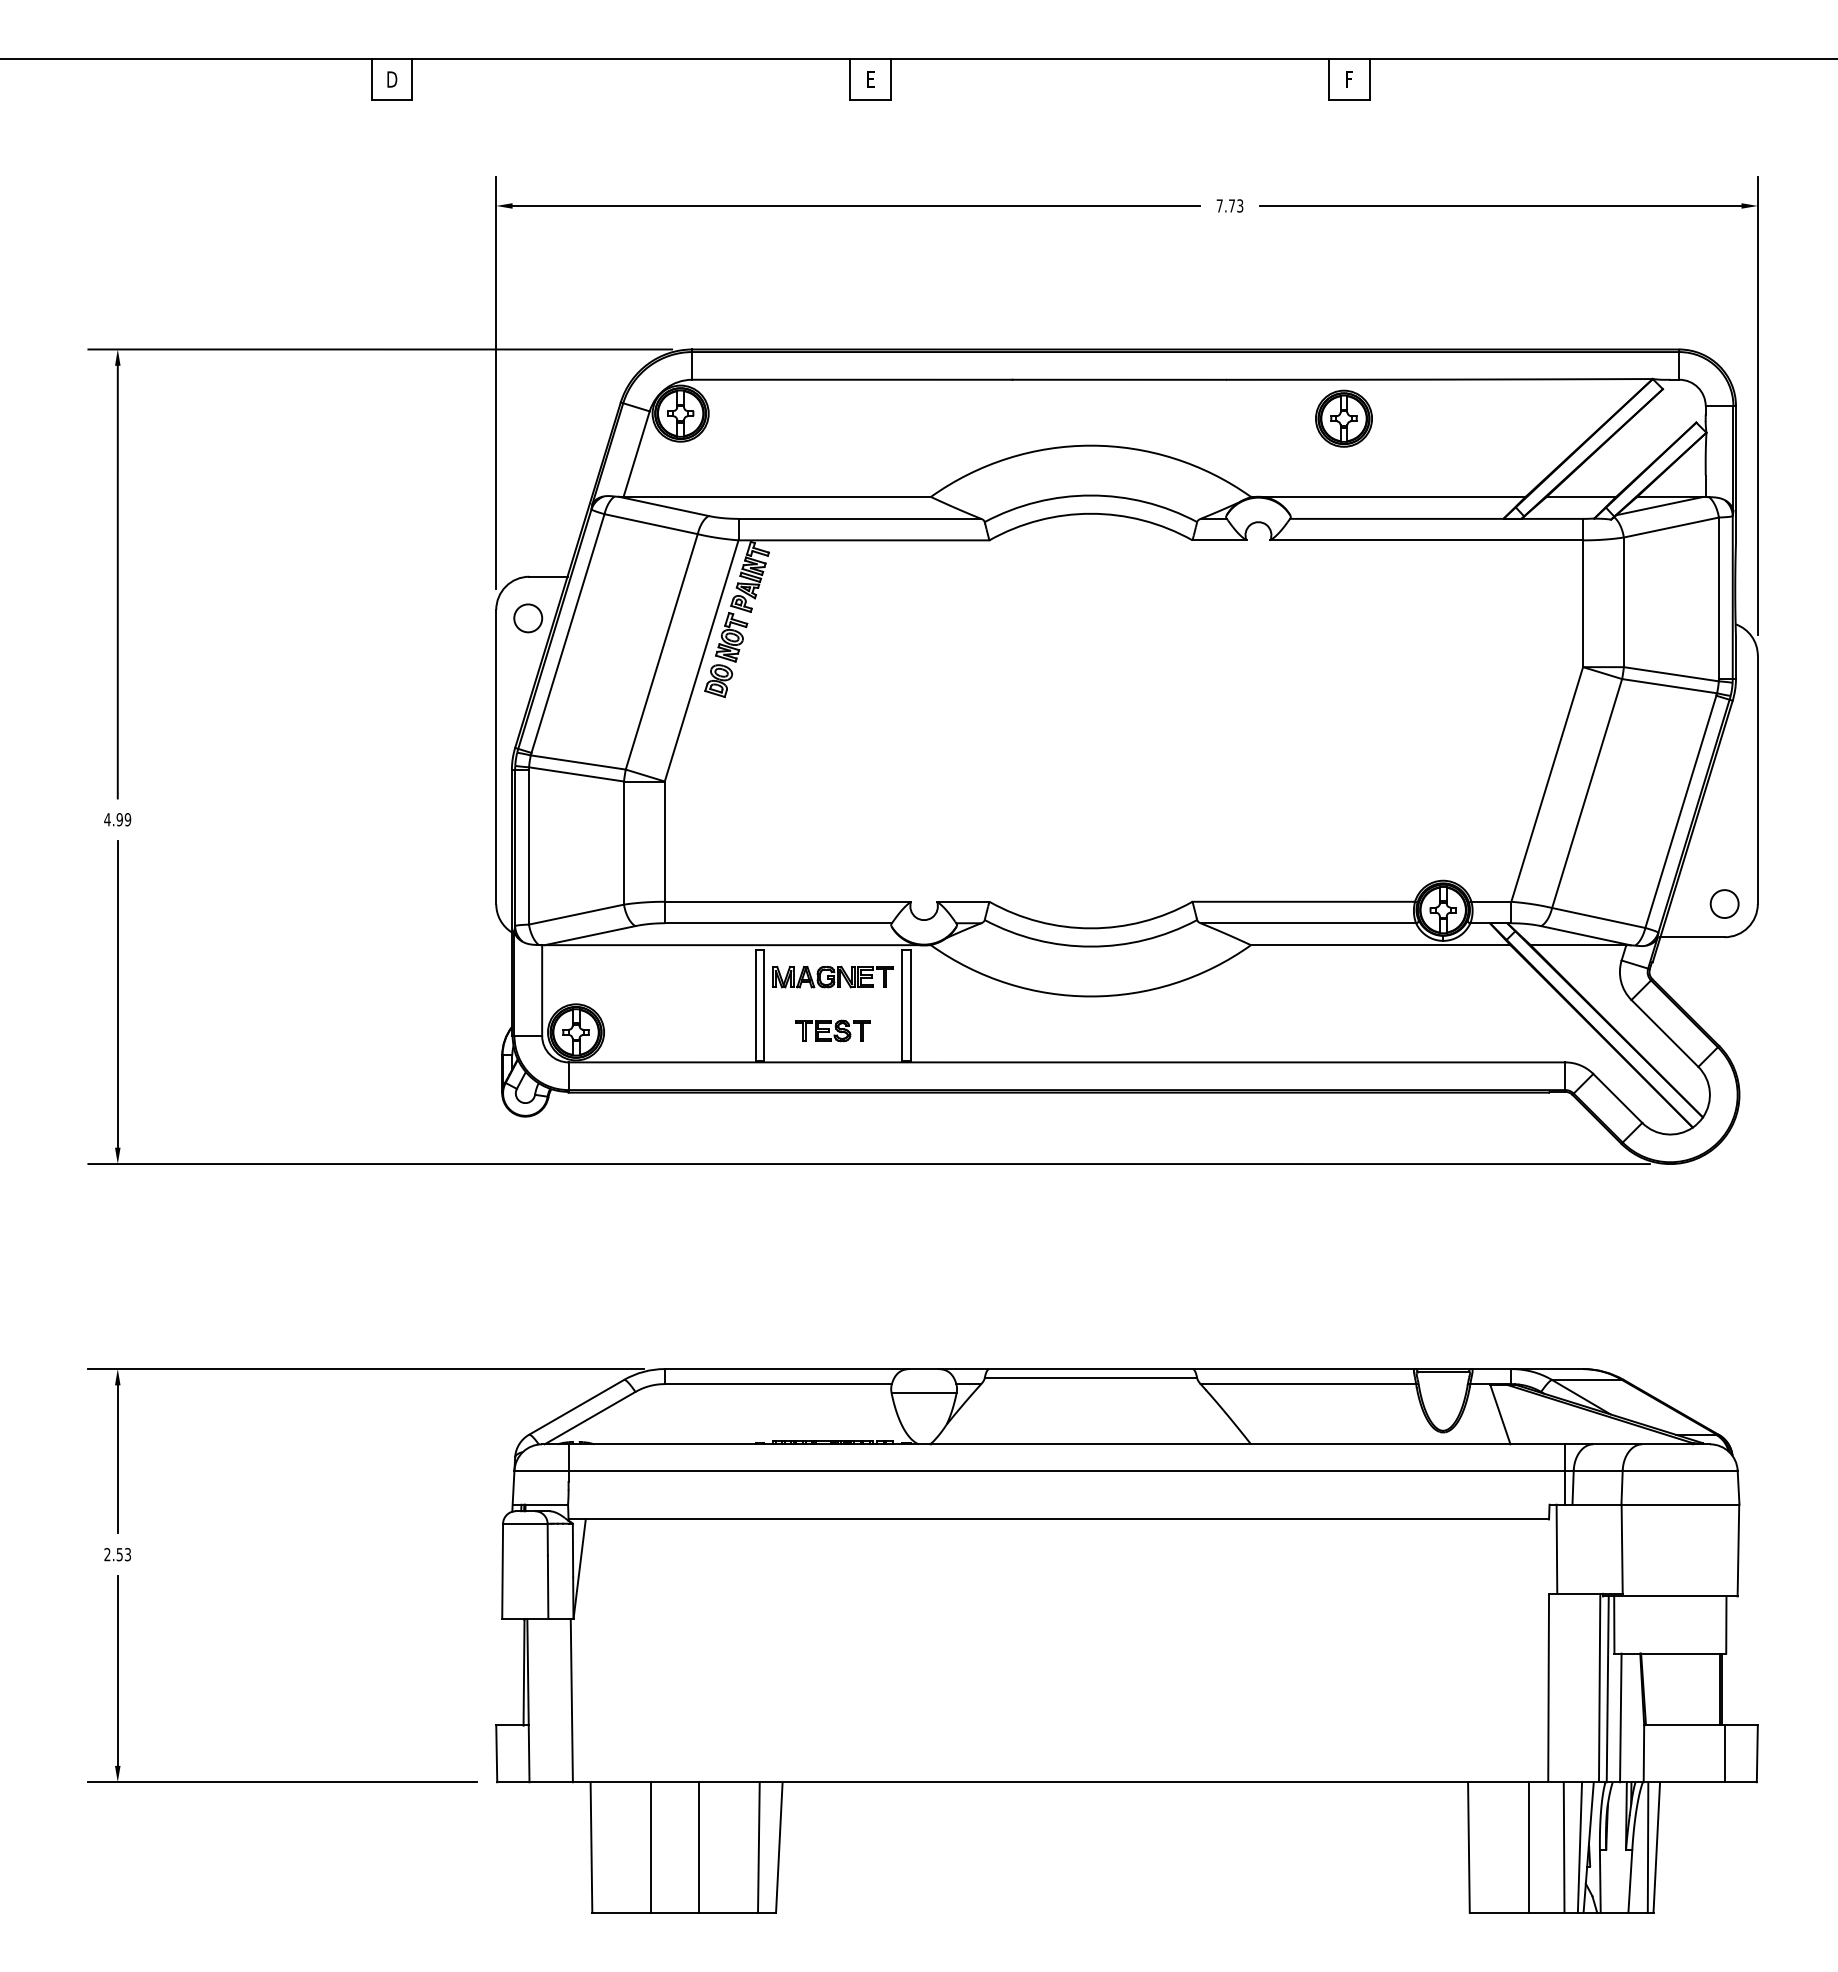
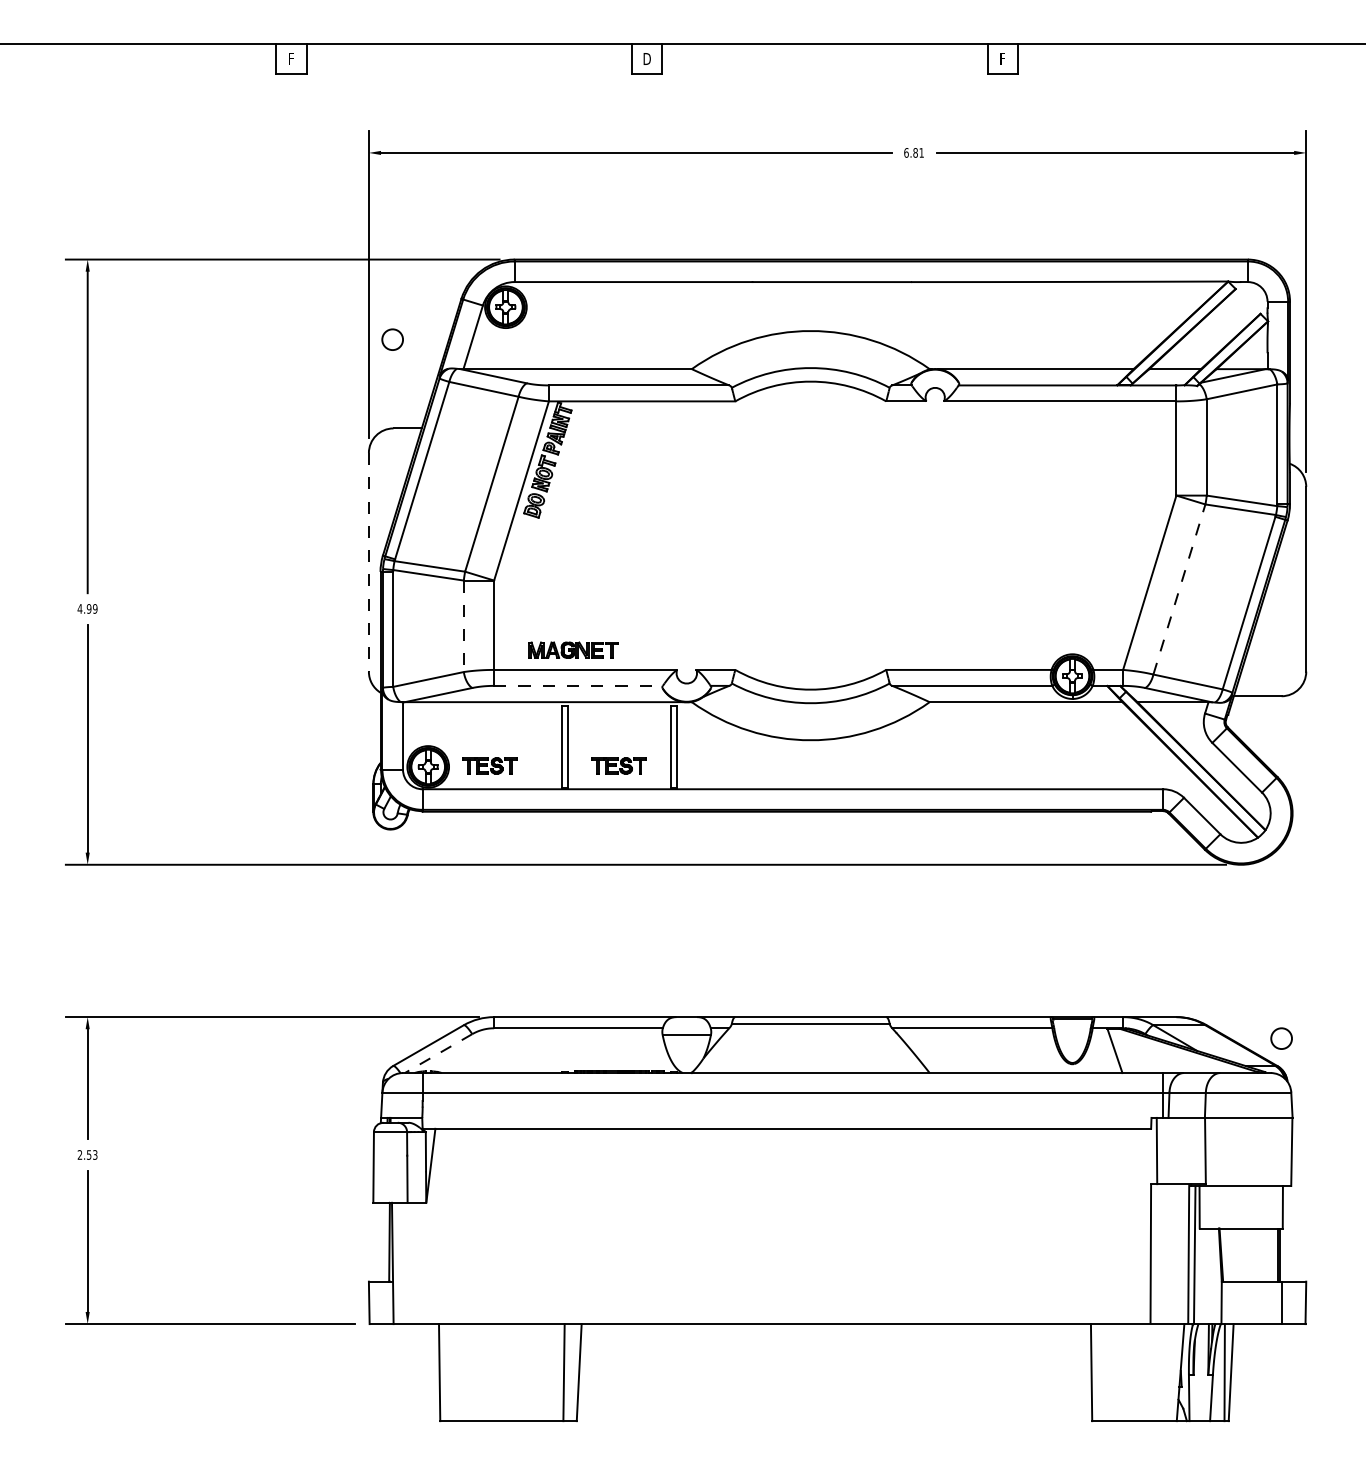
text: (392, 79) -> (291, 58), D -> F
text: (870, 79) -> (646, 58), E -> D
text: (1229, 205) -> (913, 152), 7.73 -> 6.81
part: (1343, 418) -> (998, 310), removed
circle: (528, 618) -> (392, 339), moved
line: (496, 757) -> (369, 562), solid -> dashed
line: (1587, 793) -> (1179, 589), solid -> dashed
line: (624, 843) -> (464, 626), solid -> dashed
circle: (1724, 903) -> (1281, 1038), moved
line: (778, 923) -> (578, 686), solid -> dashed
part: (832, 976) -> (572, 649), moved
part: (658, 1030) -> (489, 765), added
line: (589, 1418) -> (438, 1053), solid -> dashed
line: (571, 1700) -> (424, 1263), removed
line: (1620, 1717) -> (1204, 1276), removed
line: (651, 1847) -> (484, 1372), removed
line: (698, 1847) -> (519, 1372), removed
line: (1528, 1847) -> (1135, 1372), removed
line: (1563, 1847) -> (1161, 1372), removed
line: (1579, 1847) -> (1173, 1372), removed

